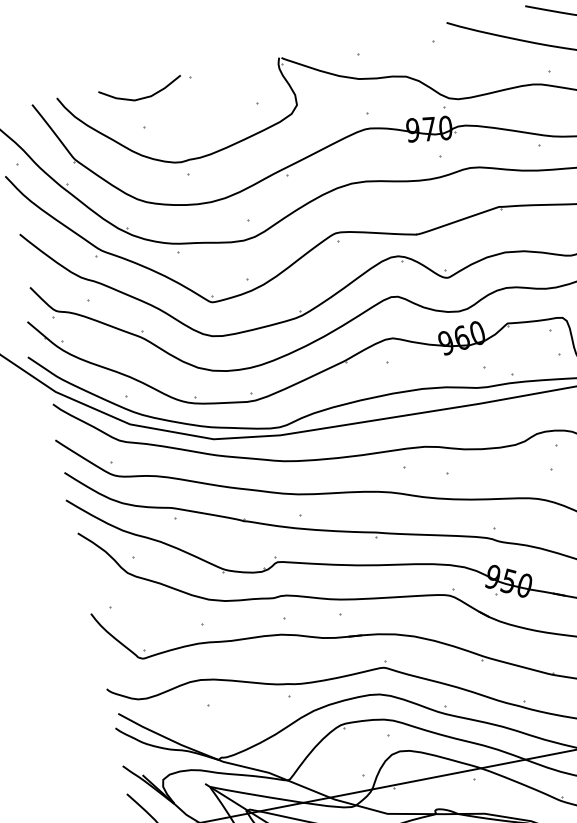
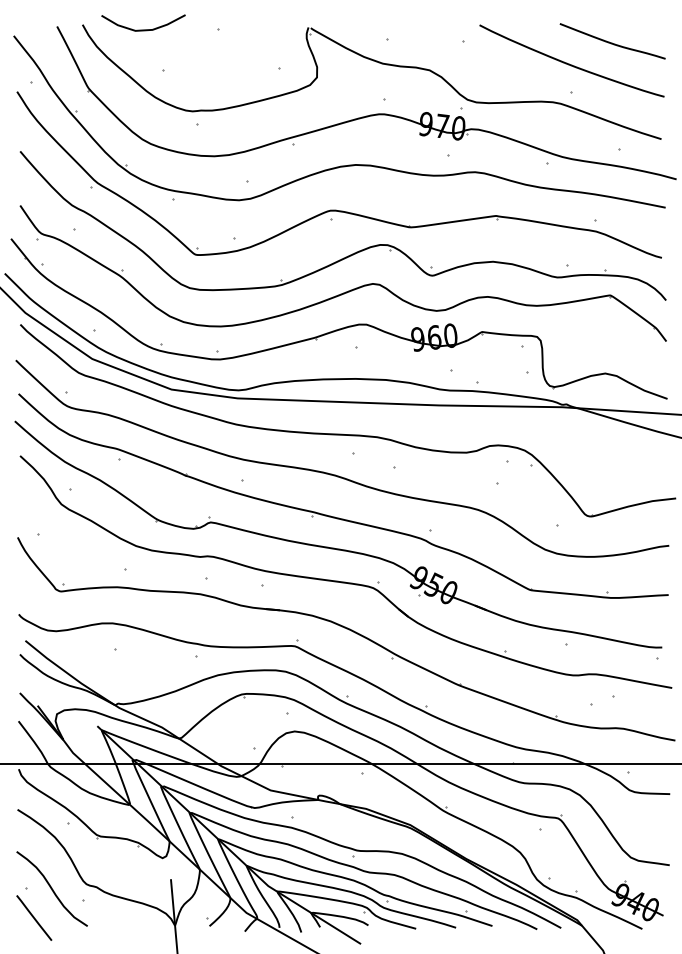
curve: (142, 97) -> (143, 29), moved

